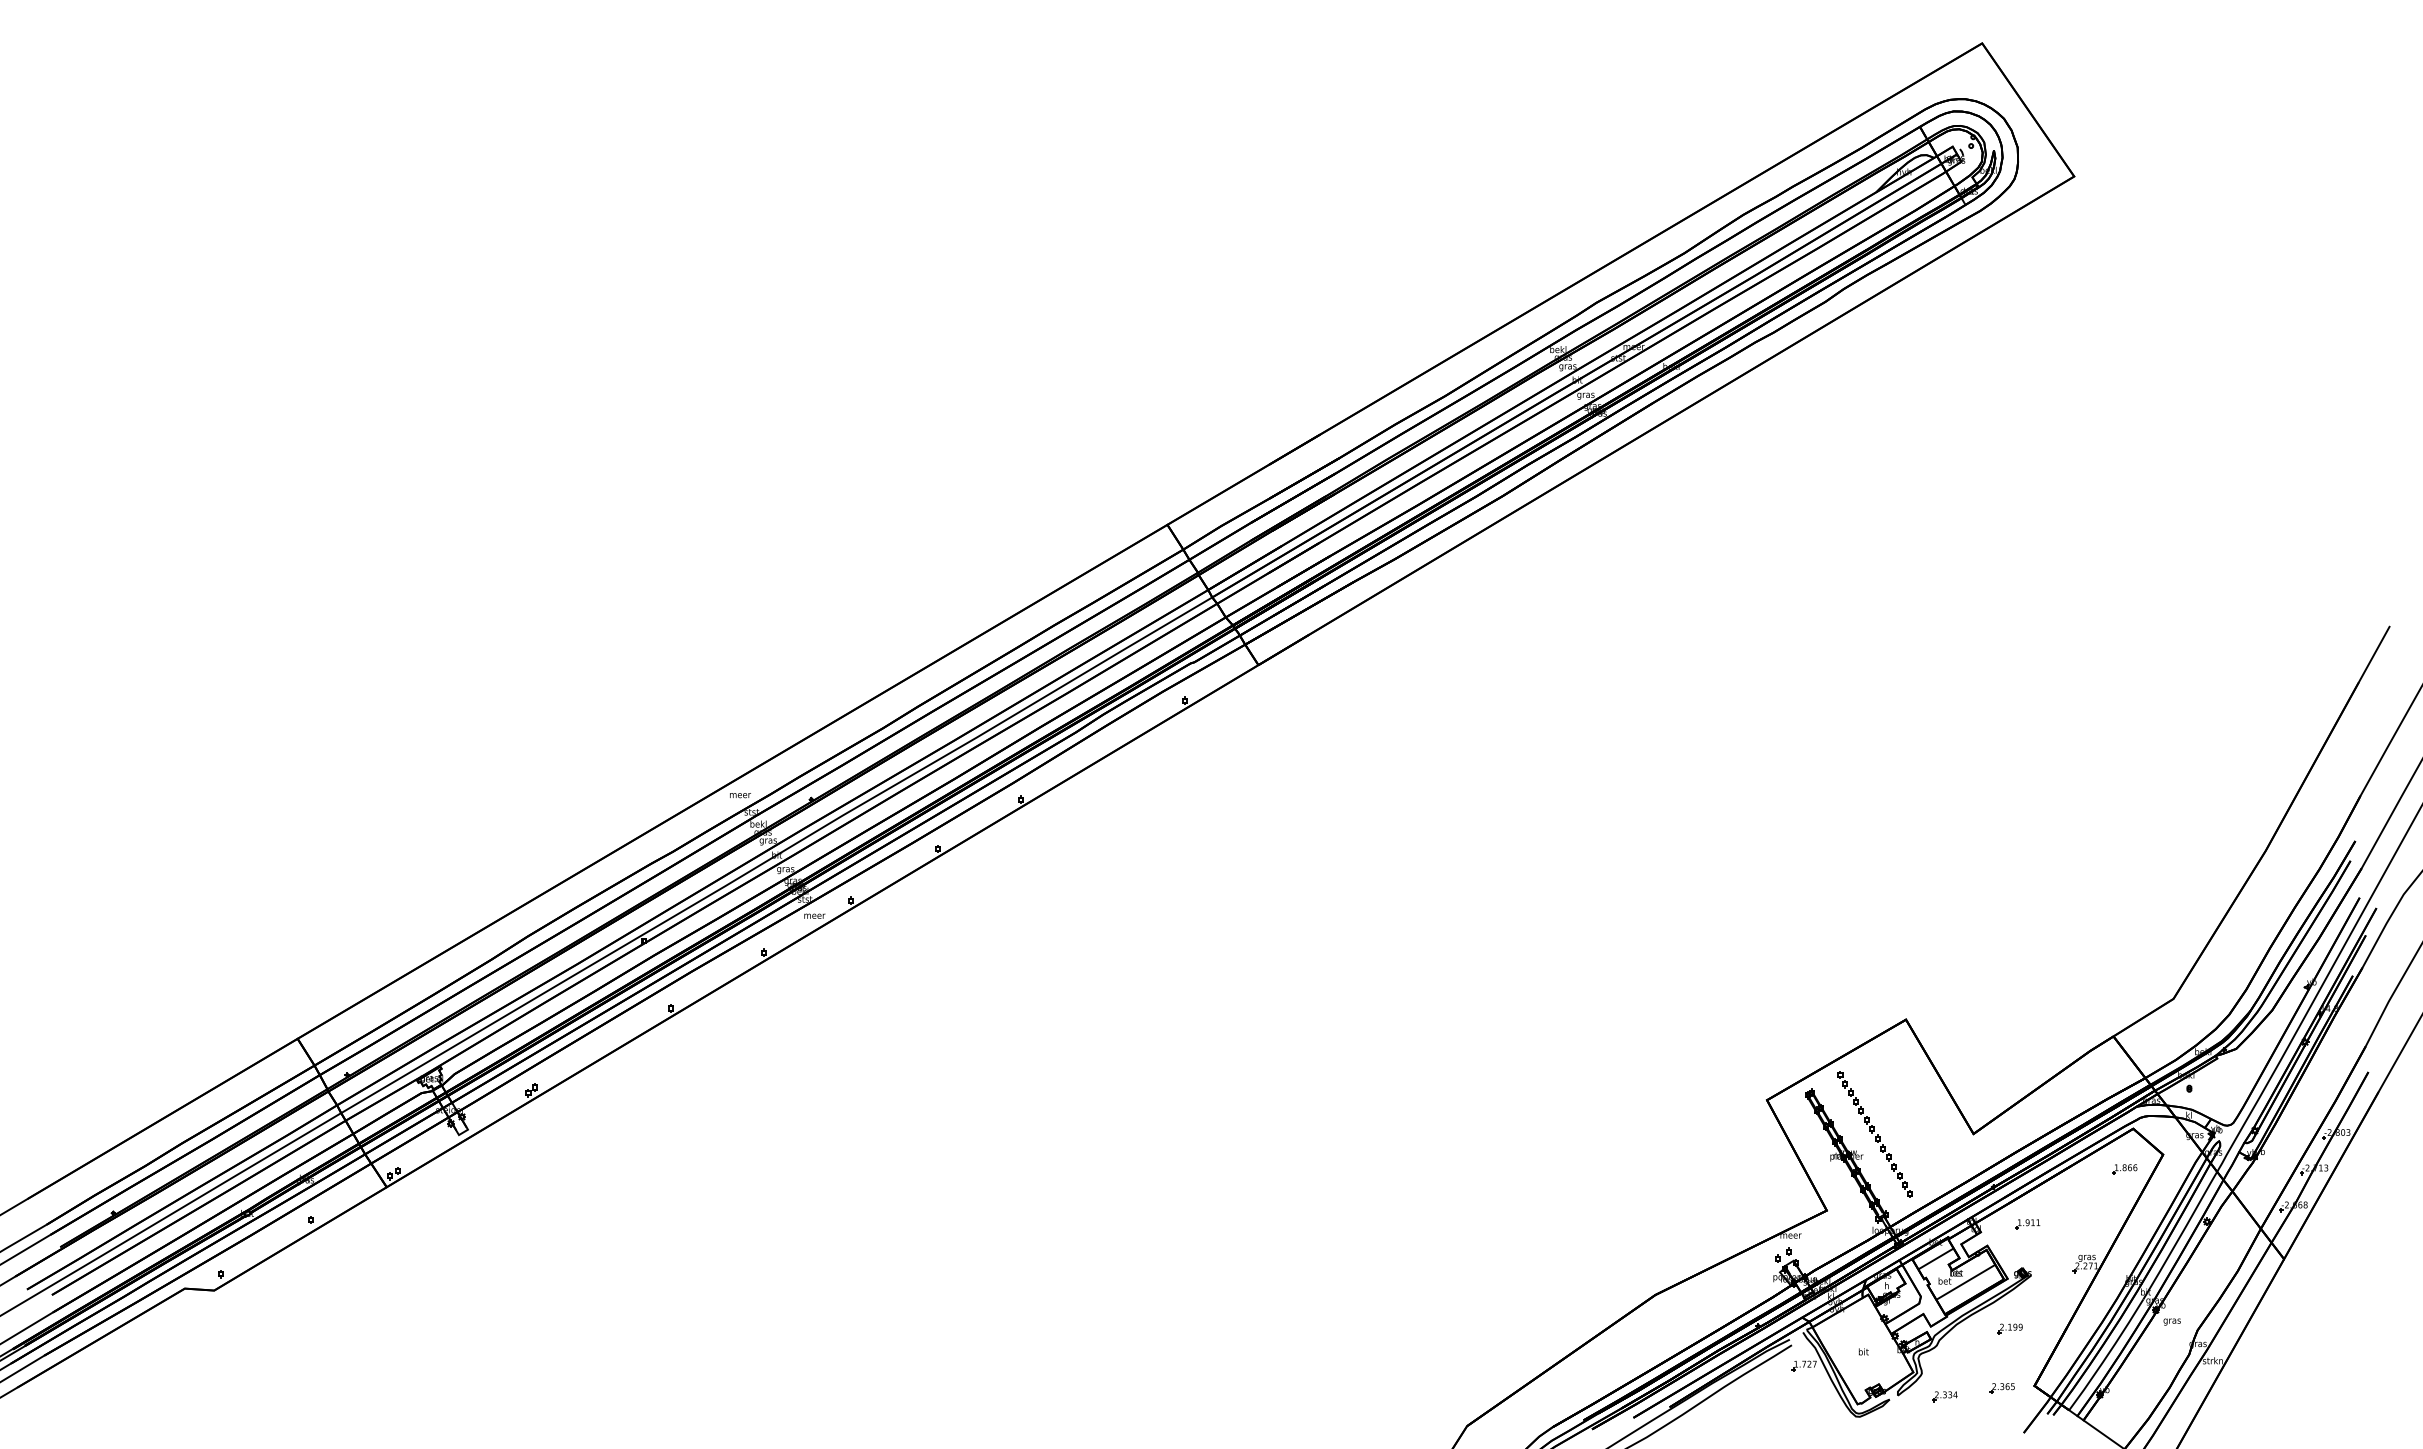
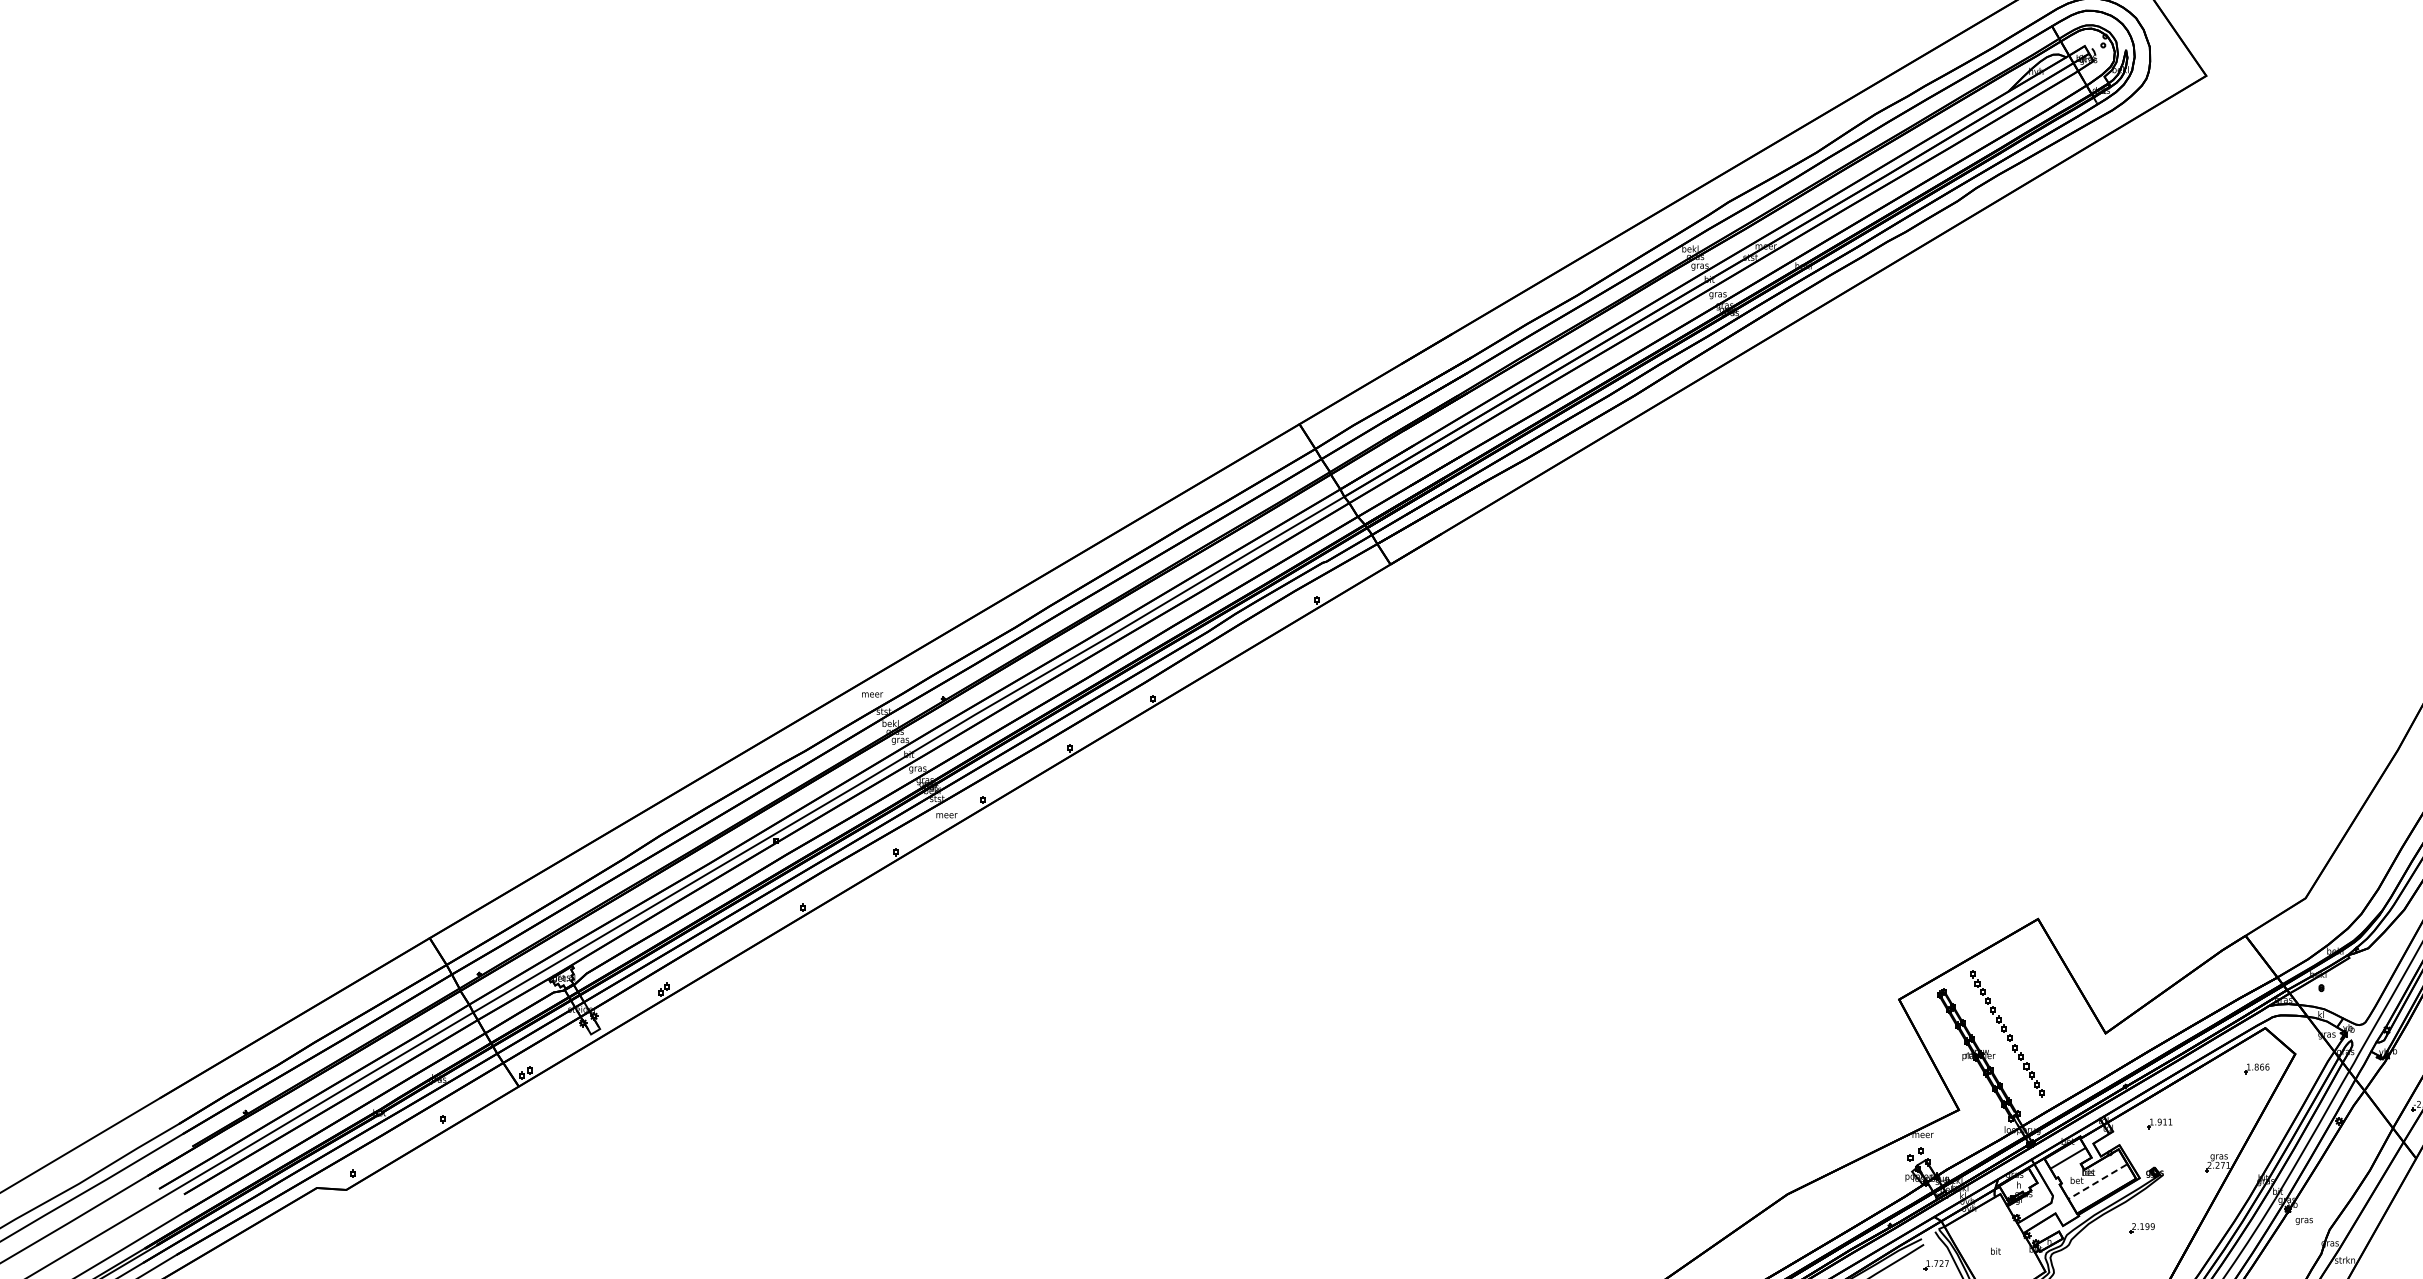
line: (1965, 1282) -> (2097, 1181), solid -> dashed

